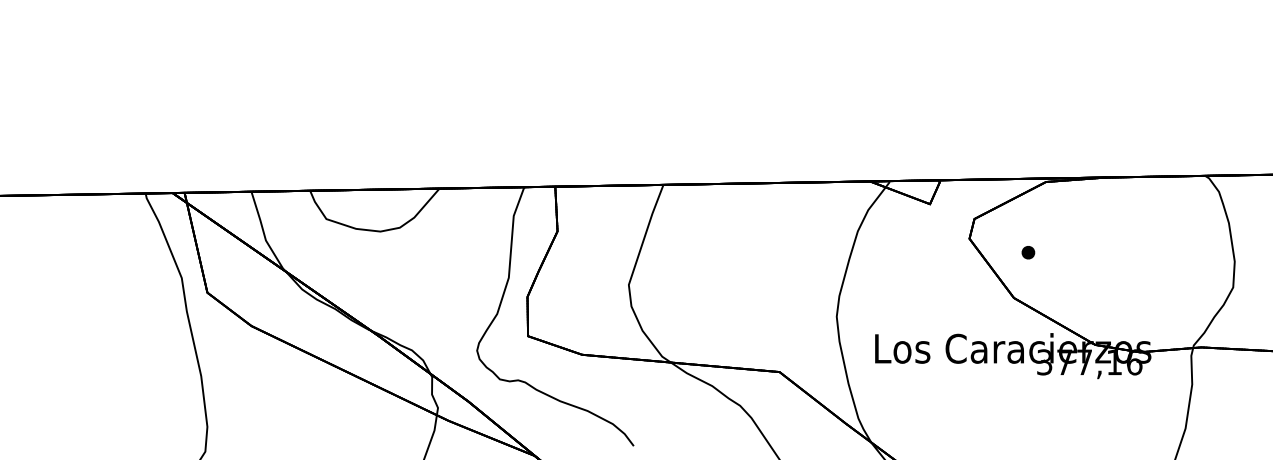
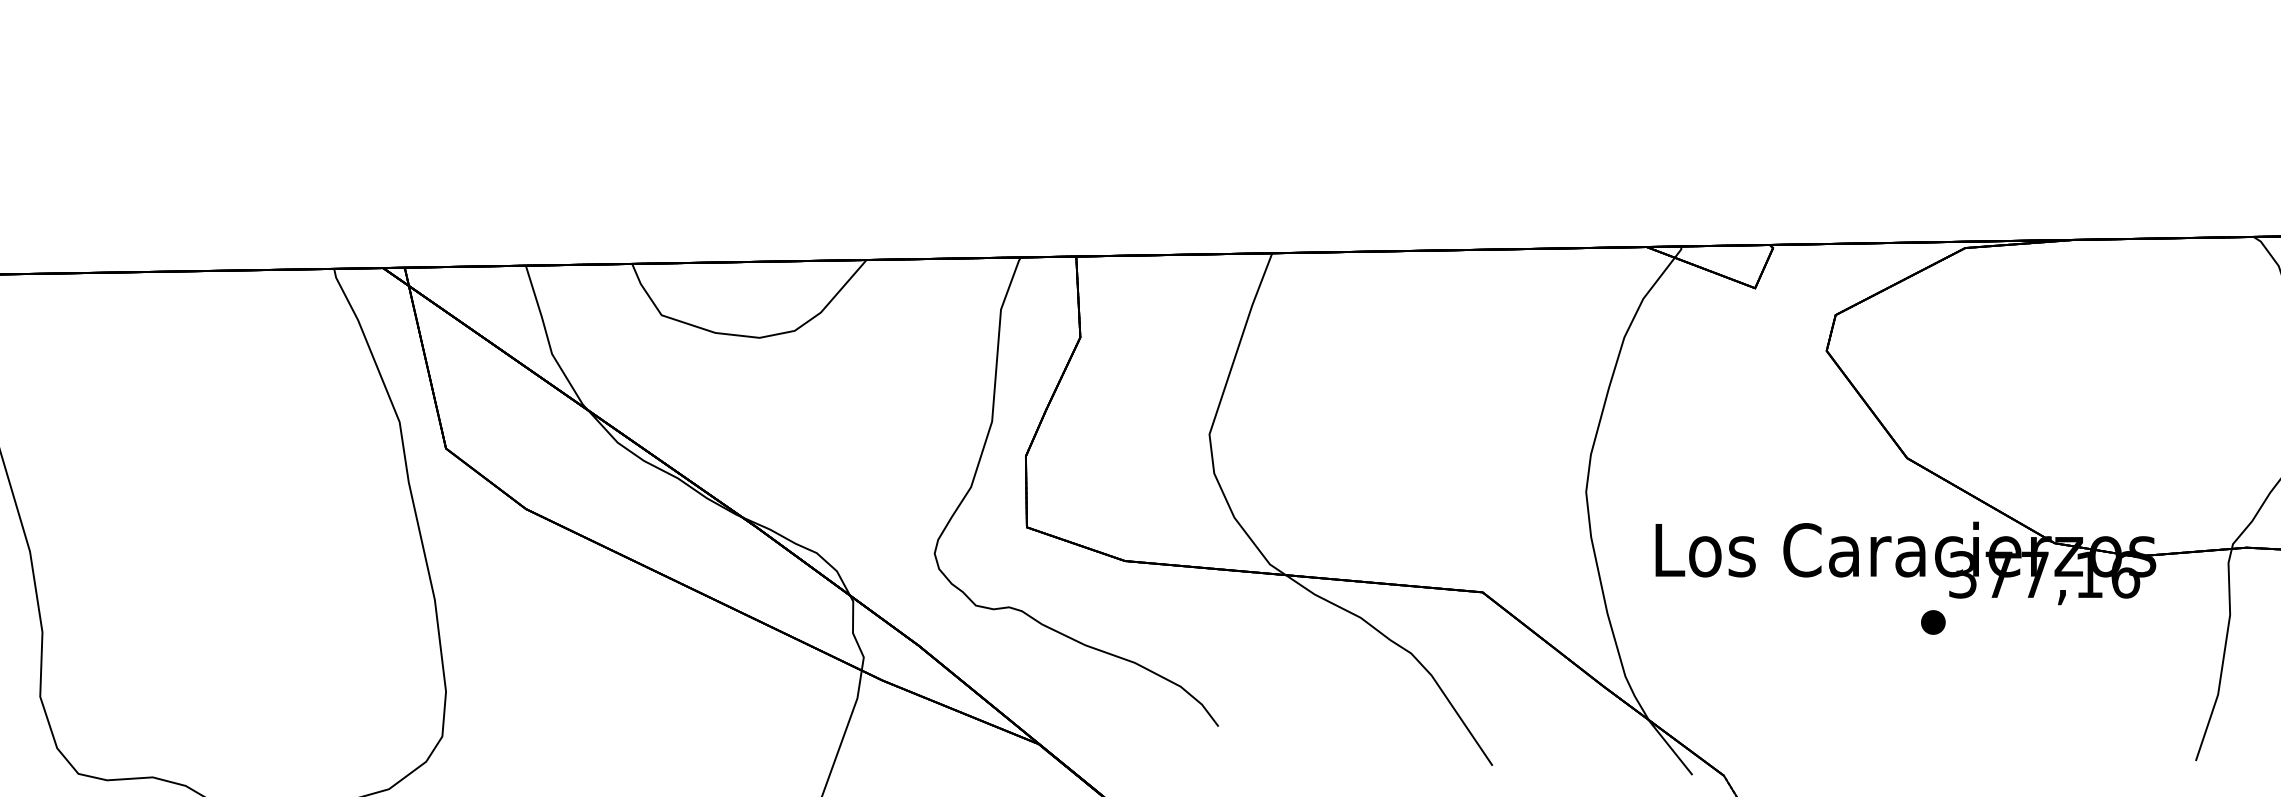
part: (1028, 252) -> (1933, 622), moved

